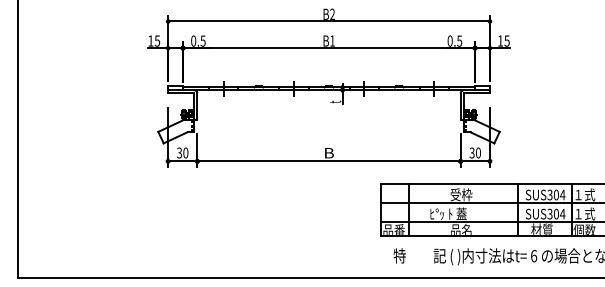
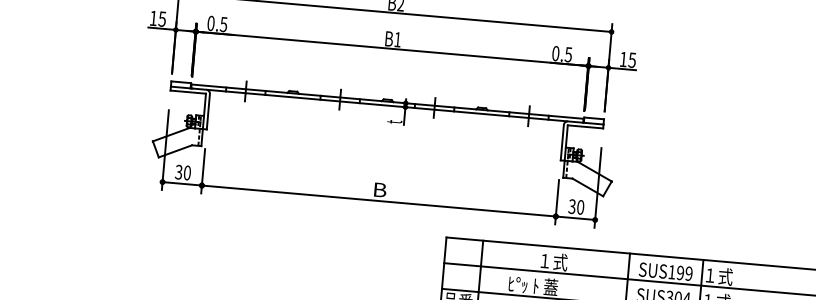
text: (461, 194) -> (553, 261), 受枠 -> １式
text: (556, 194) -> (680, 272), SUS304 -> SUS199

